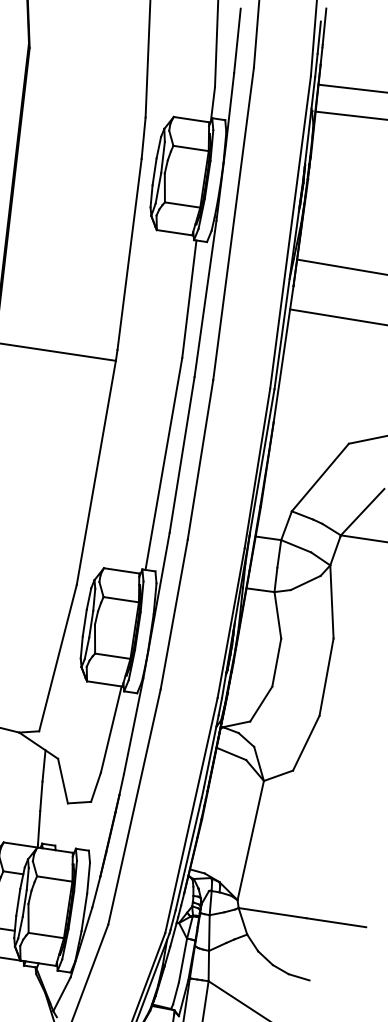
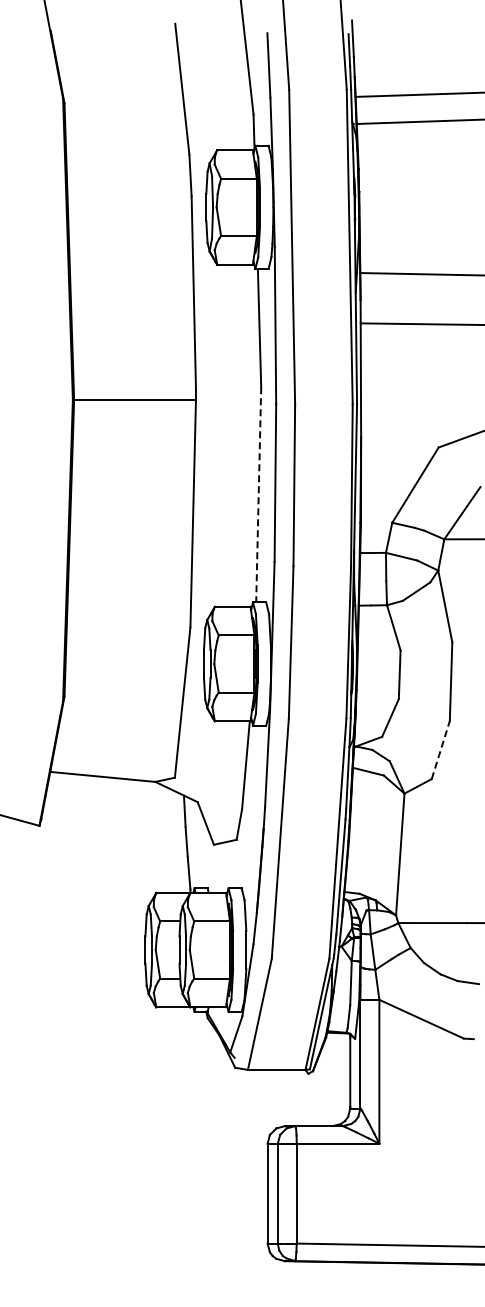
line: (163, 463) -> (258, 494), solid -> dashed
line: (306, 742) -> (440, 749), solid -> dashed

